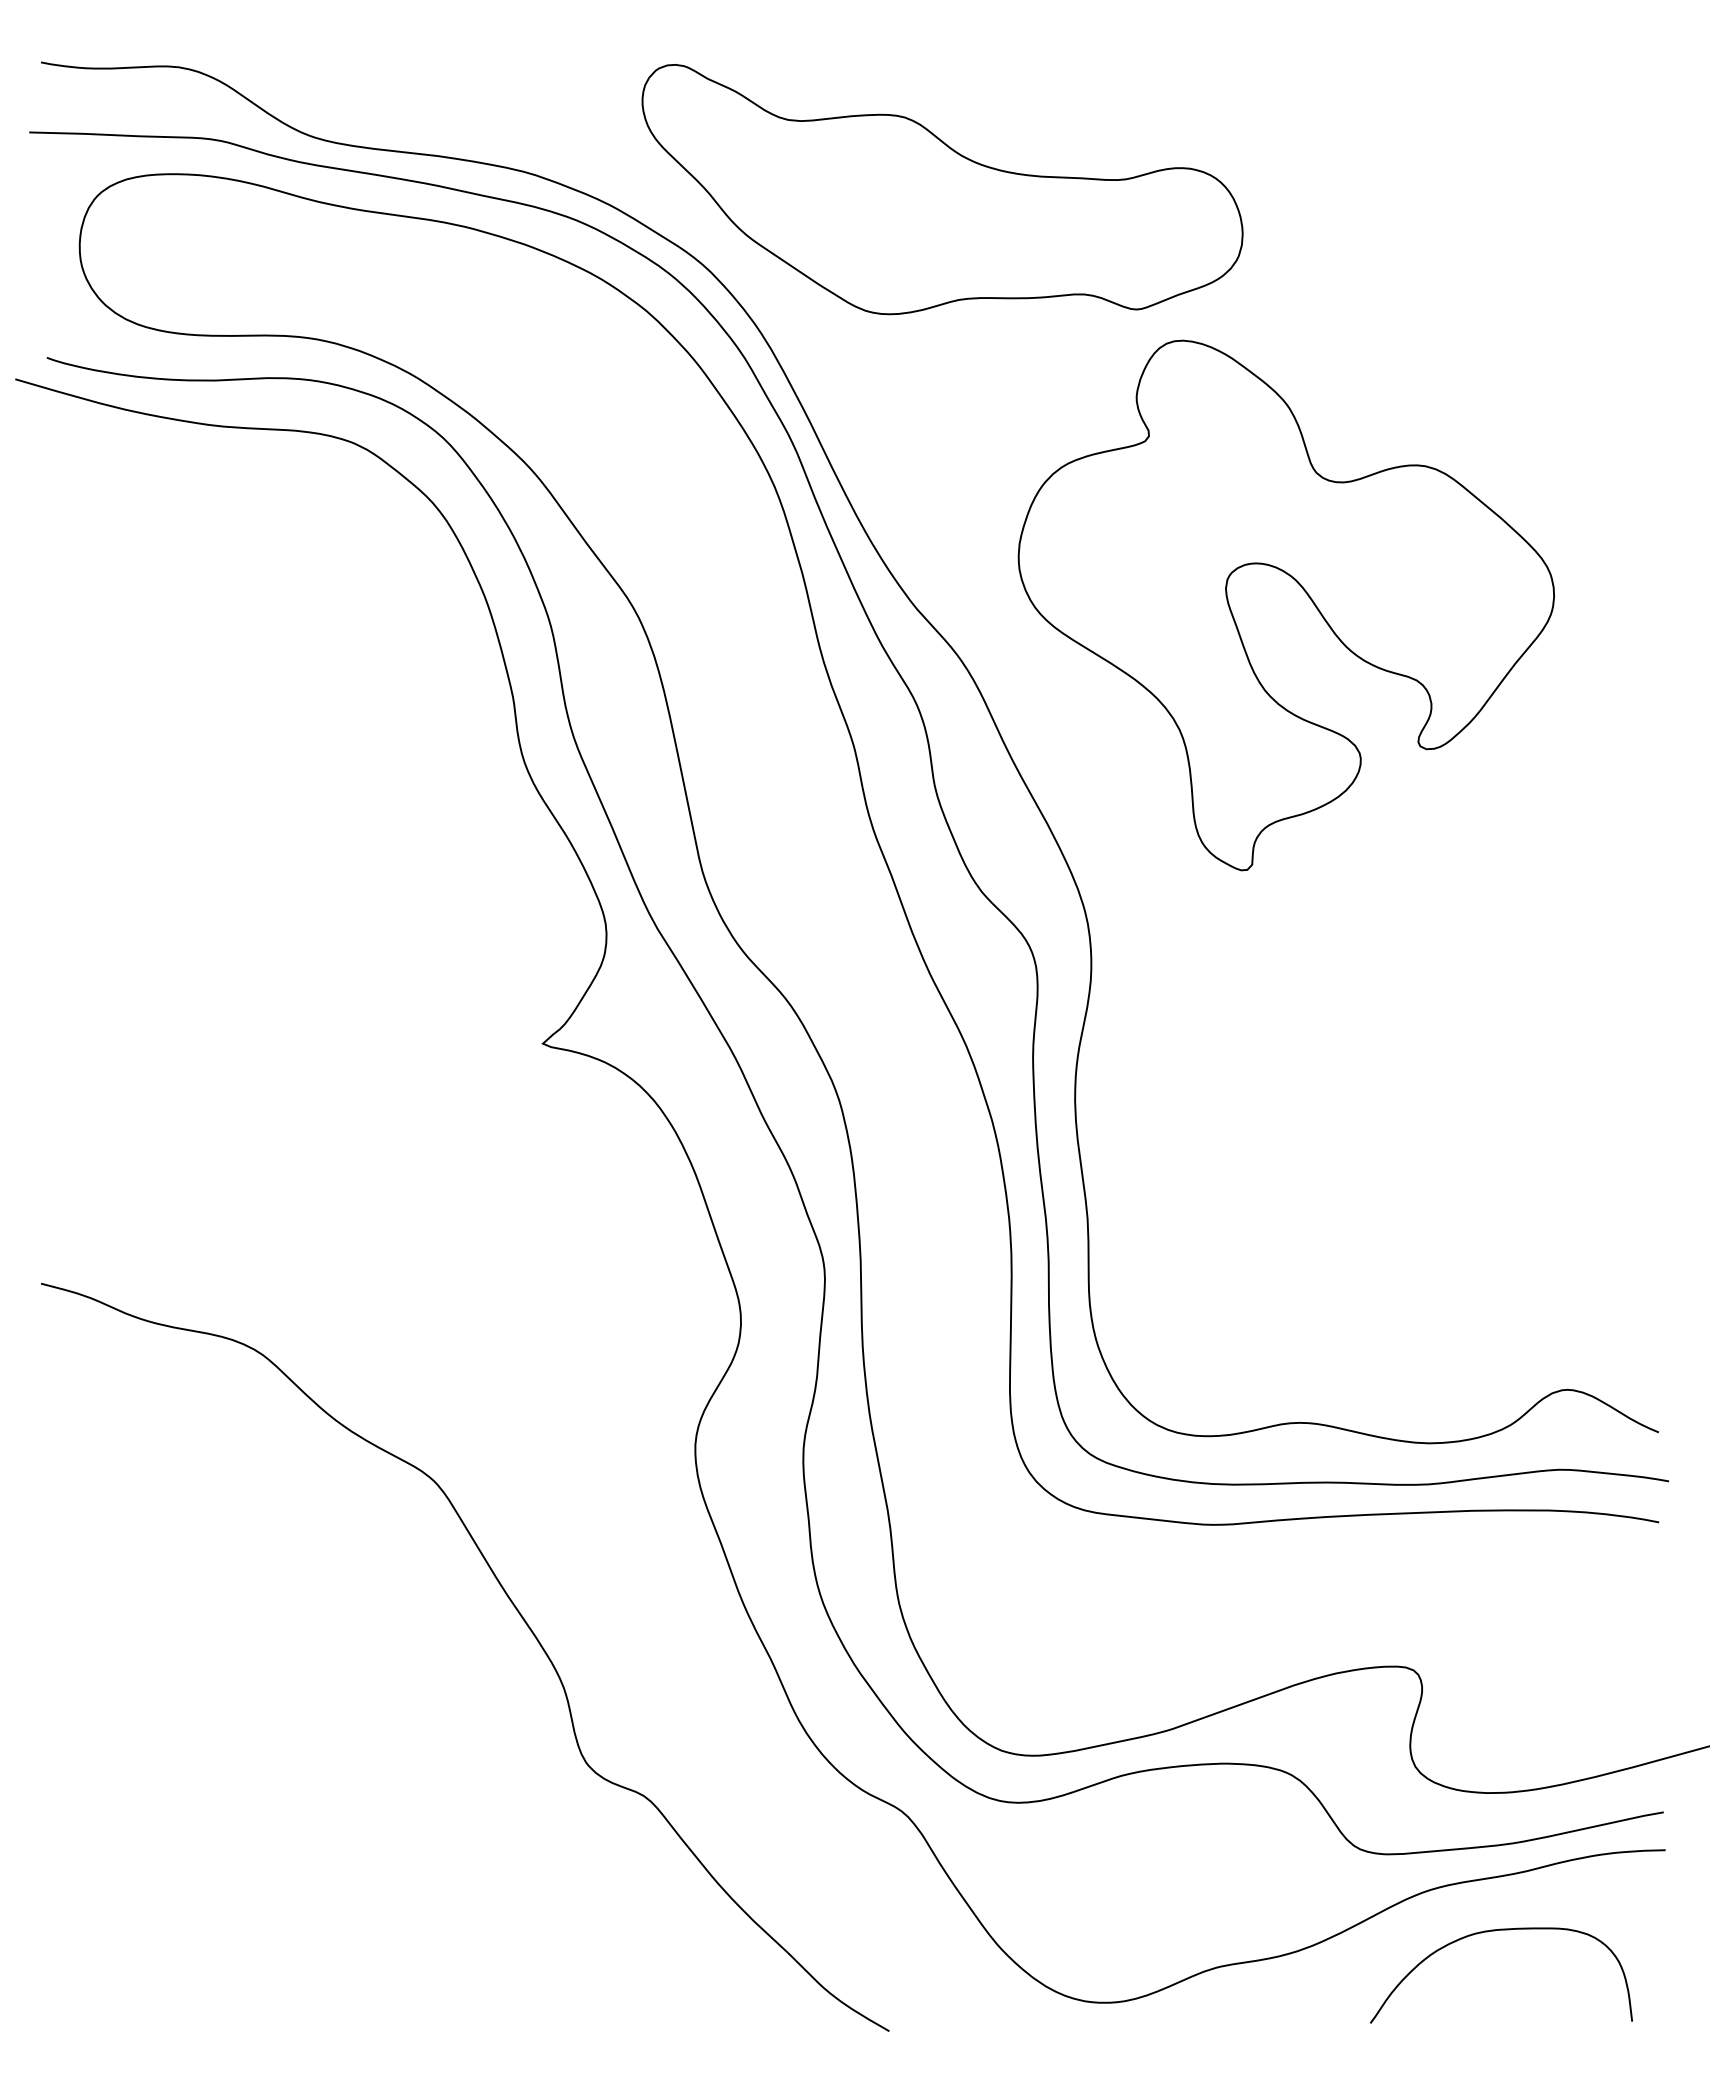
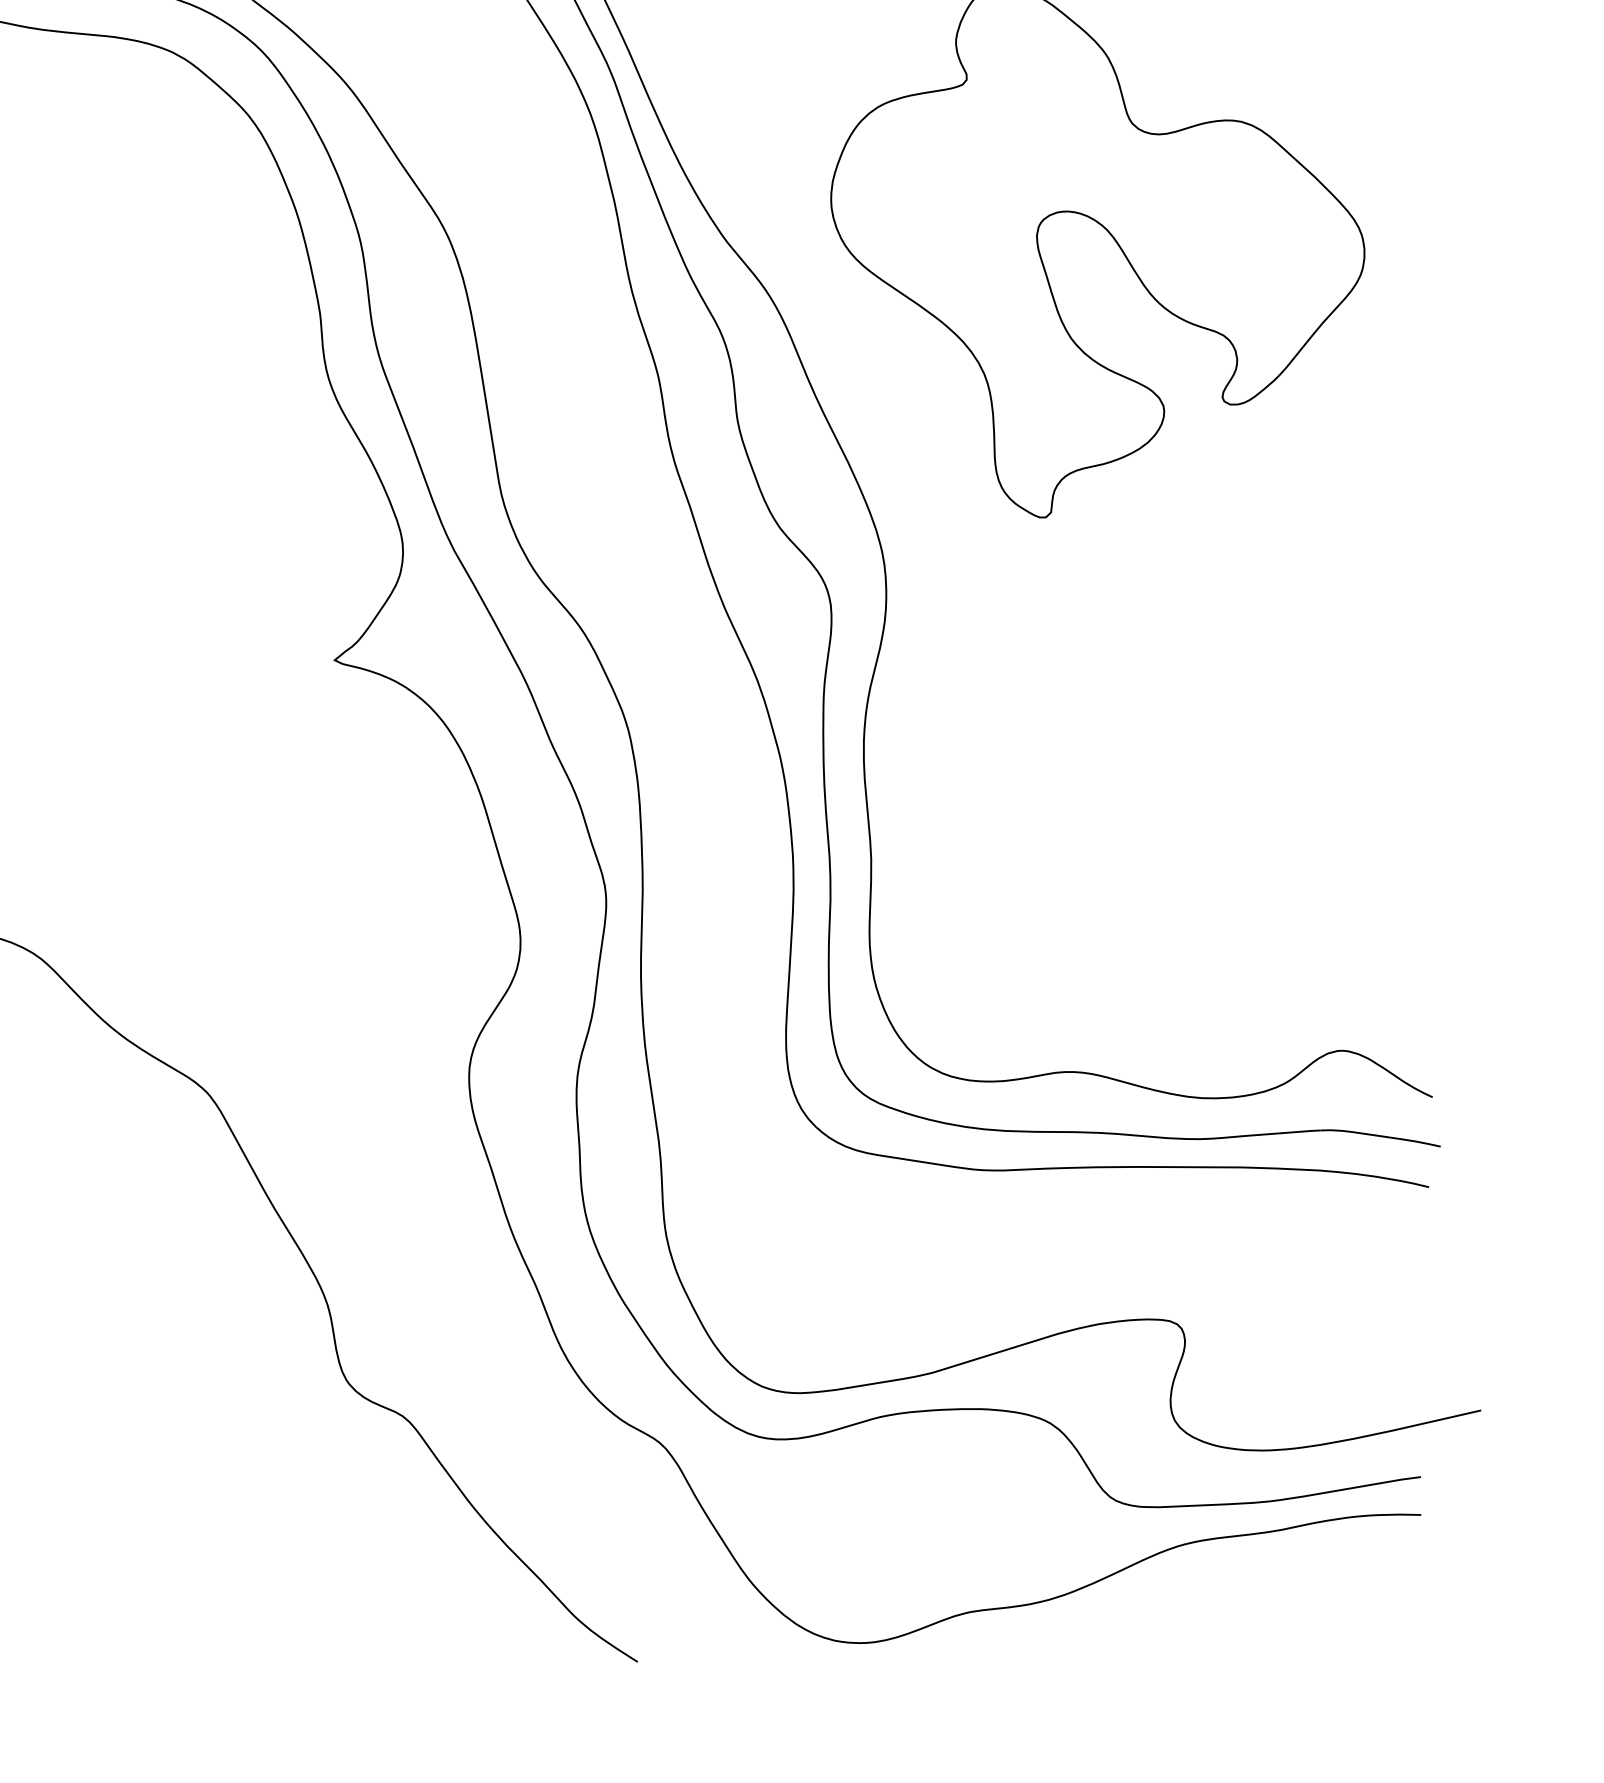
curve: (1495, 1931) -> (1247, 1588), removed

